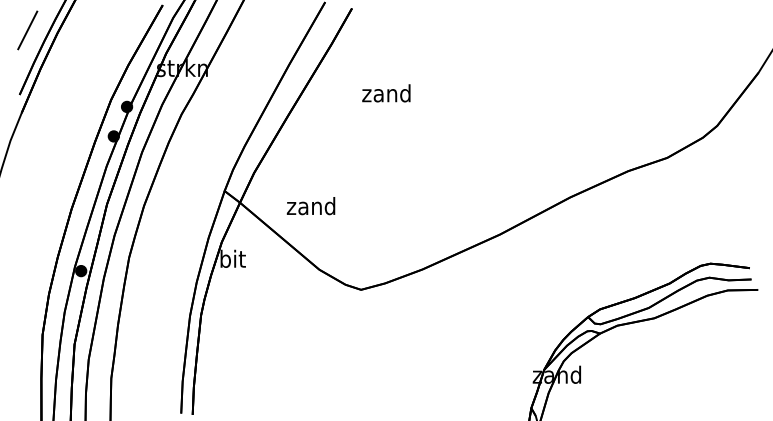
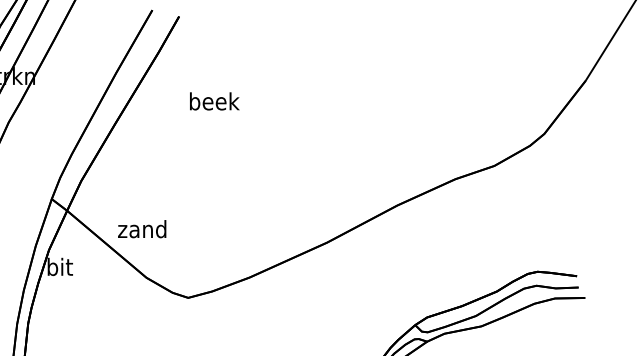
text: (387, 93) -> (214, 101), zand -> beek
text: (310, 206) -> (141, 229), moved

